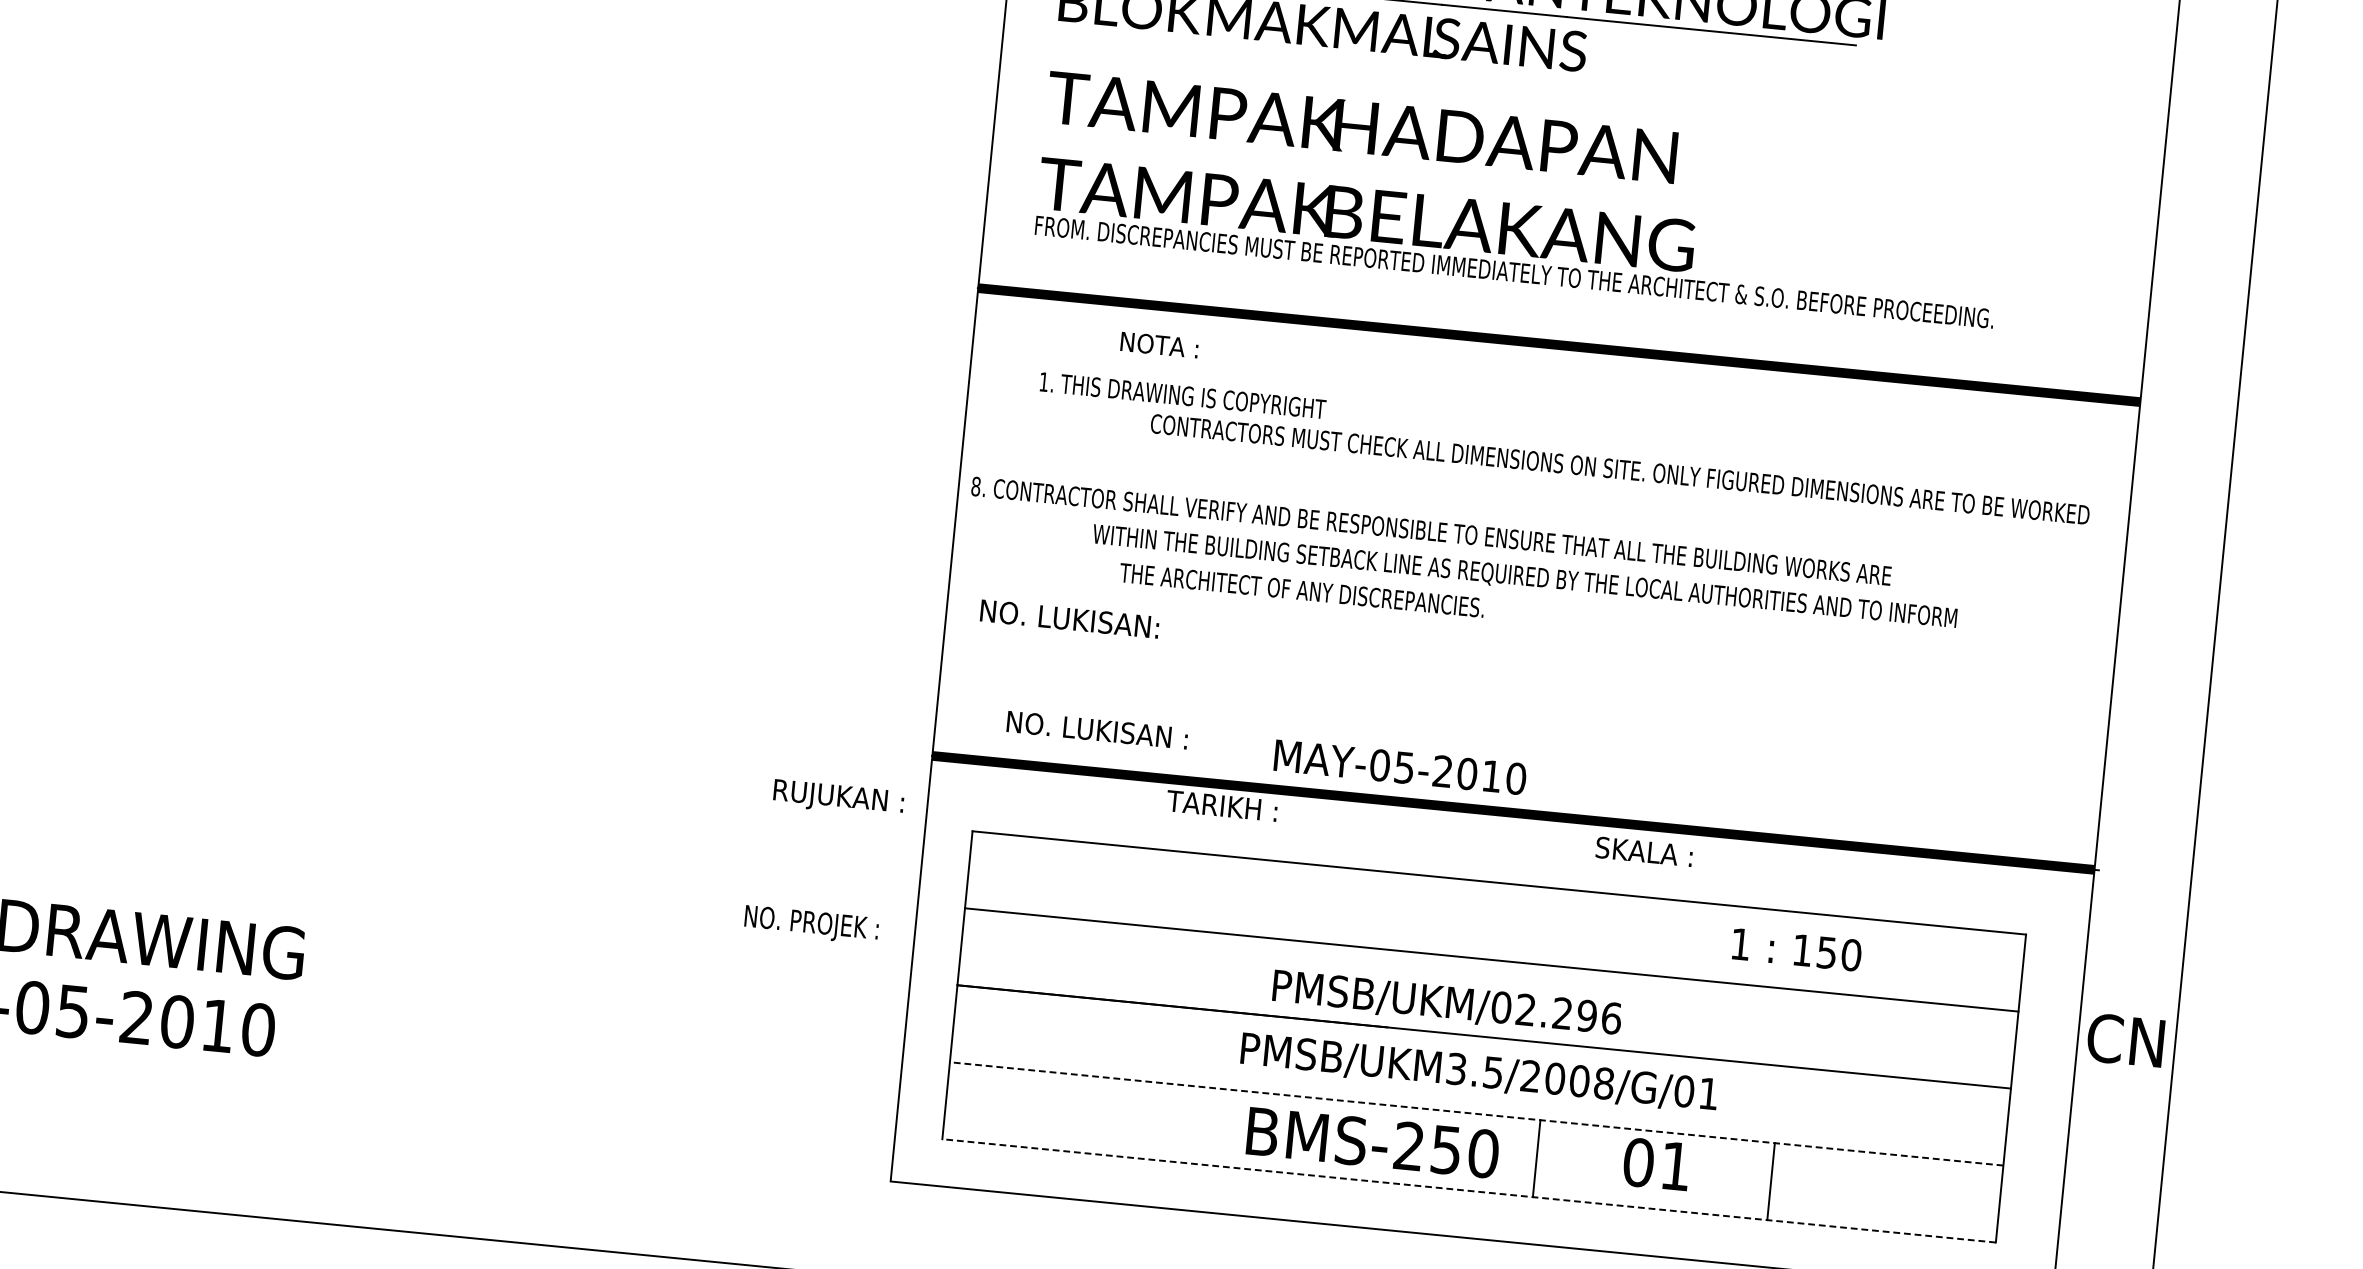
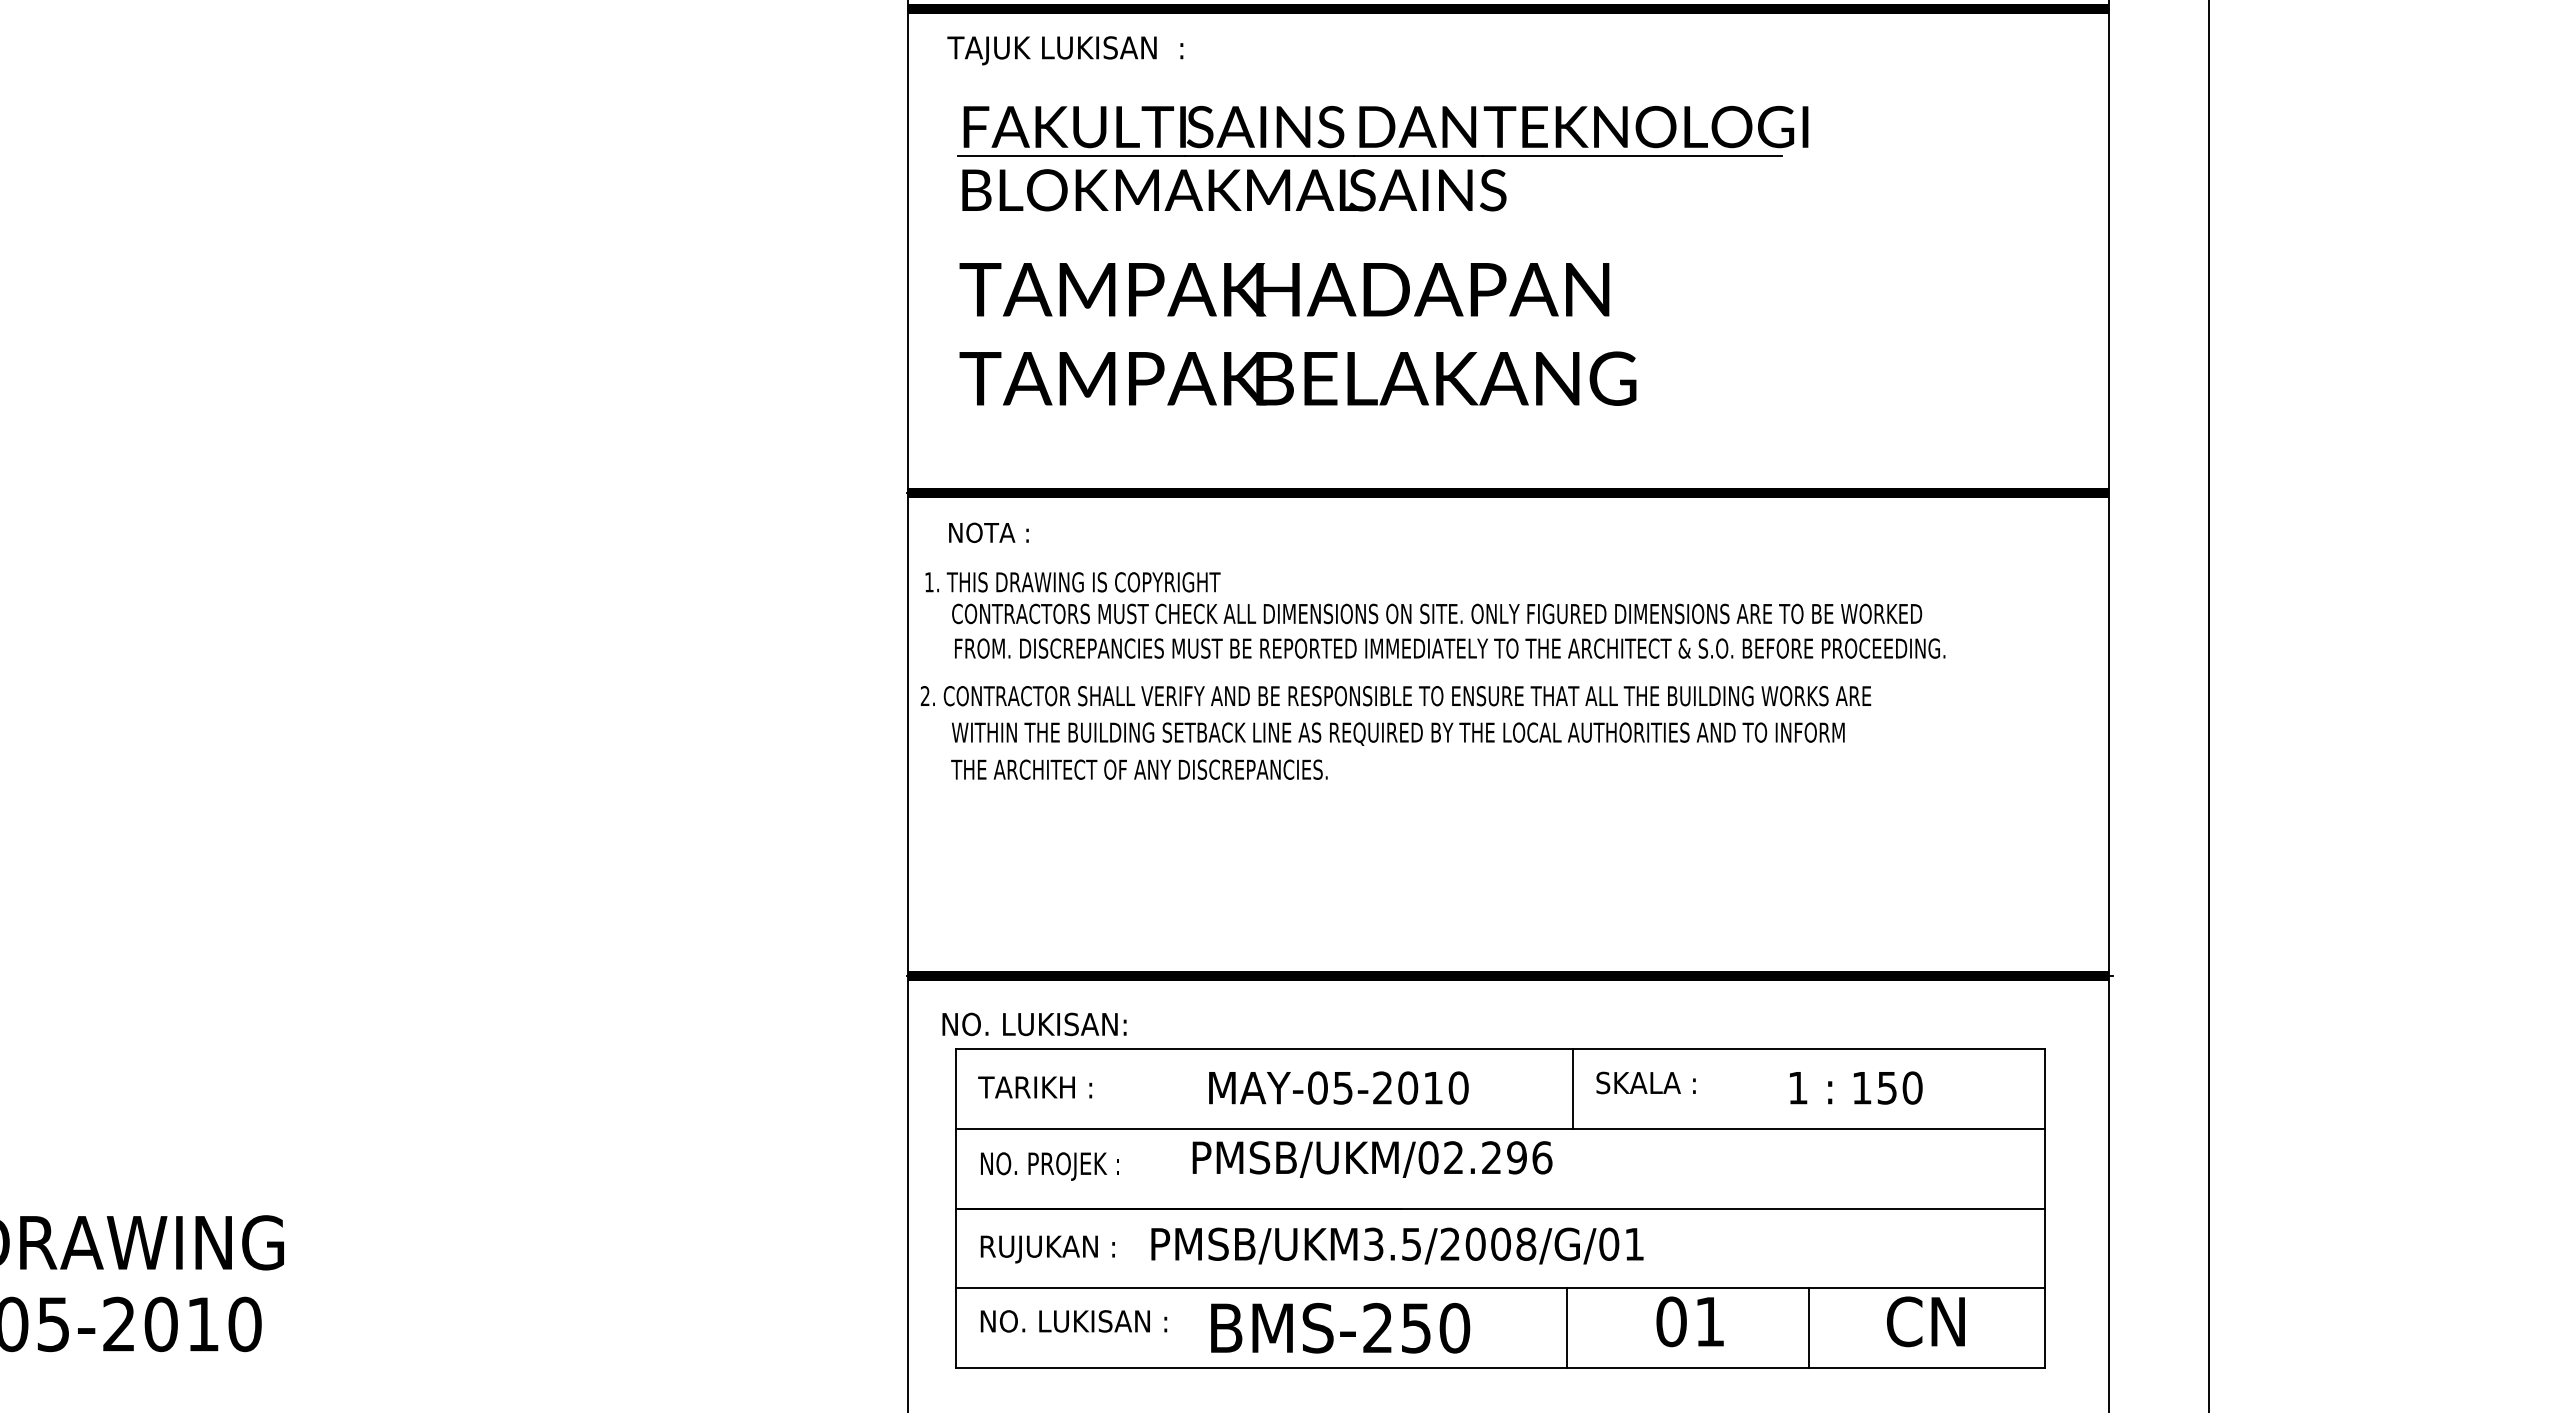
text: (1514, 272) -> (1450, 648), moved
text: (1159, 344) -> (988, 532), moved
text: (1182, 395) -> (1072, 582), moved
text: (1620, 469) -> (1437, 613), moved
text: (975, 486) -> (924, 696), 8. -> 2.
text: (1525, 576) -> (1398, 733), moved
text: (1302, 590) -> (1139, 769), moved
text: (1069, 619) -> (1034, 1024), moved
text: (1096, 730) -> (1073, 1321), moved
text: (1400, 766) -> (1338, 1087), moved
text: (838, 798) -> (1047, 1249), moved
text: (1222, 806) -> (1035, 1087), moved
text: (1643, 851) -> (1645, 1082), moved
text: (811, 924) -> (1049, 1166), moved
line: (1564, 928) -> (1572, 1089), added
text: (1797, 949) -> (1856, 1087), moved
text: (1447, 1003) -> (1372, 1159), moved
text: (2125, 1040) -> (1925, 1321), moved
text: (1479, 1072) -> (1397, 1245), moved
line: (1476, 1114) -> (1500, 1288), dashed -> solid
text: (1372, 1143) -> (1340, 1328), moved
line: (1468, 1190) -> (1500, 1367), dashed -> solid

